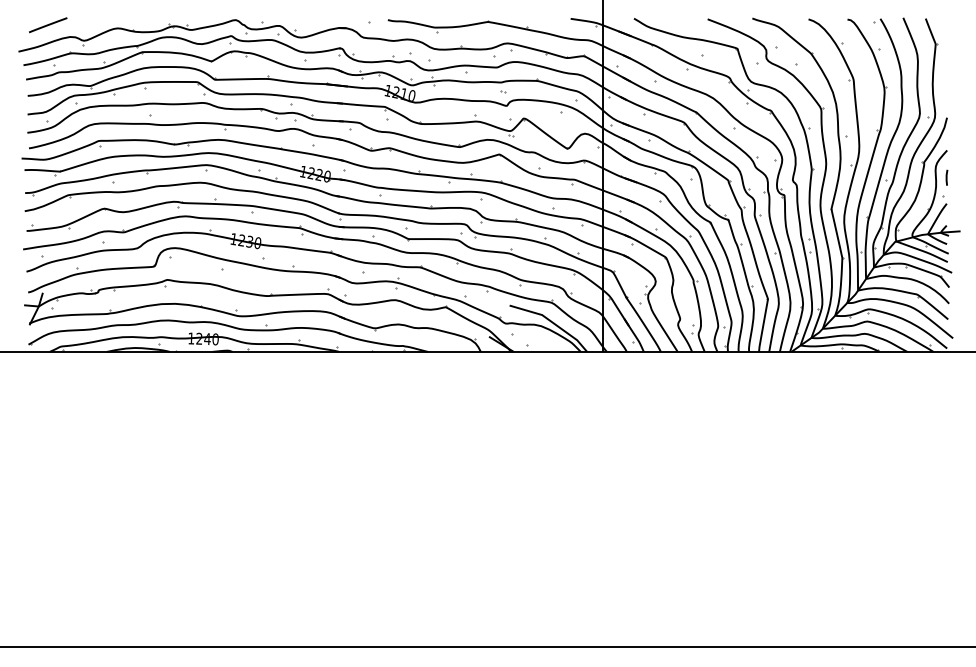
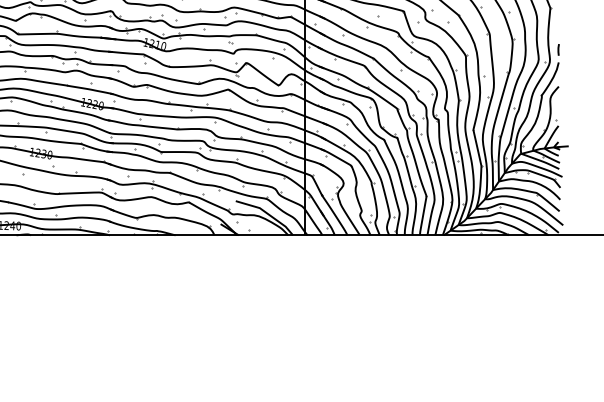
line: (946, 177) -> (558, 49), moved

